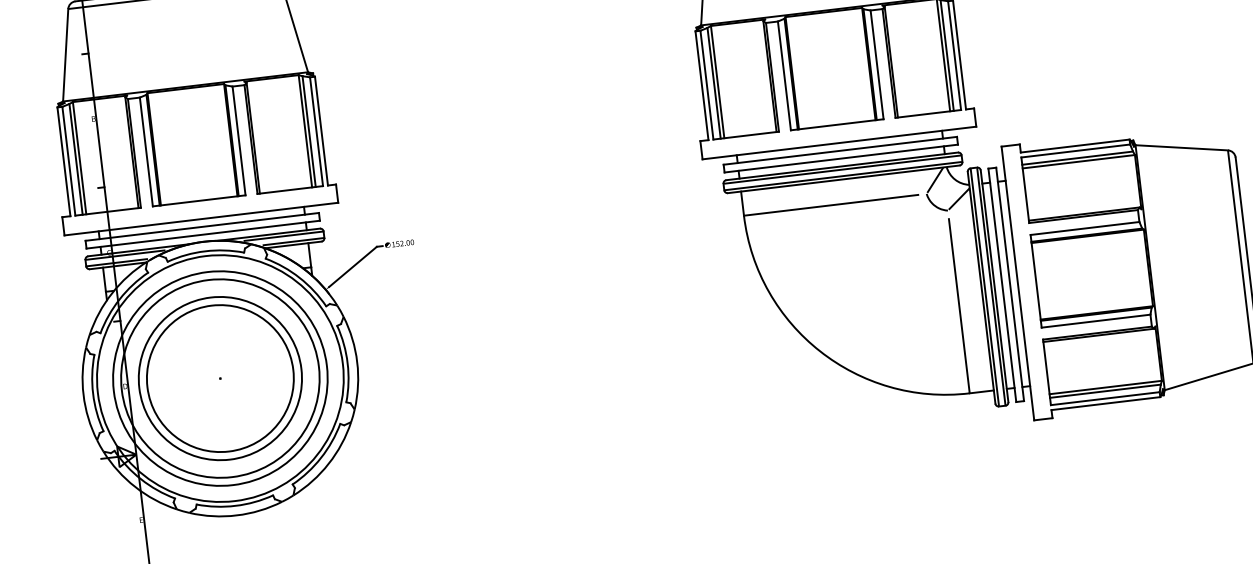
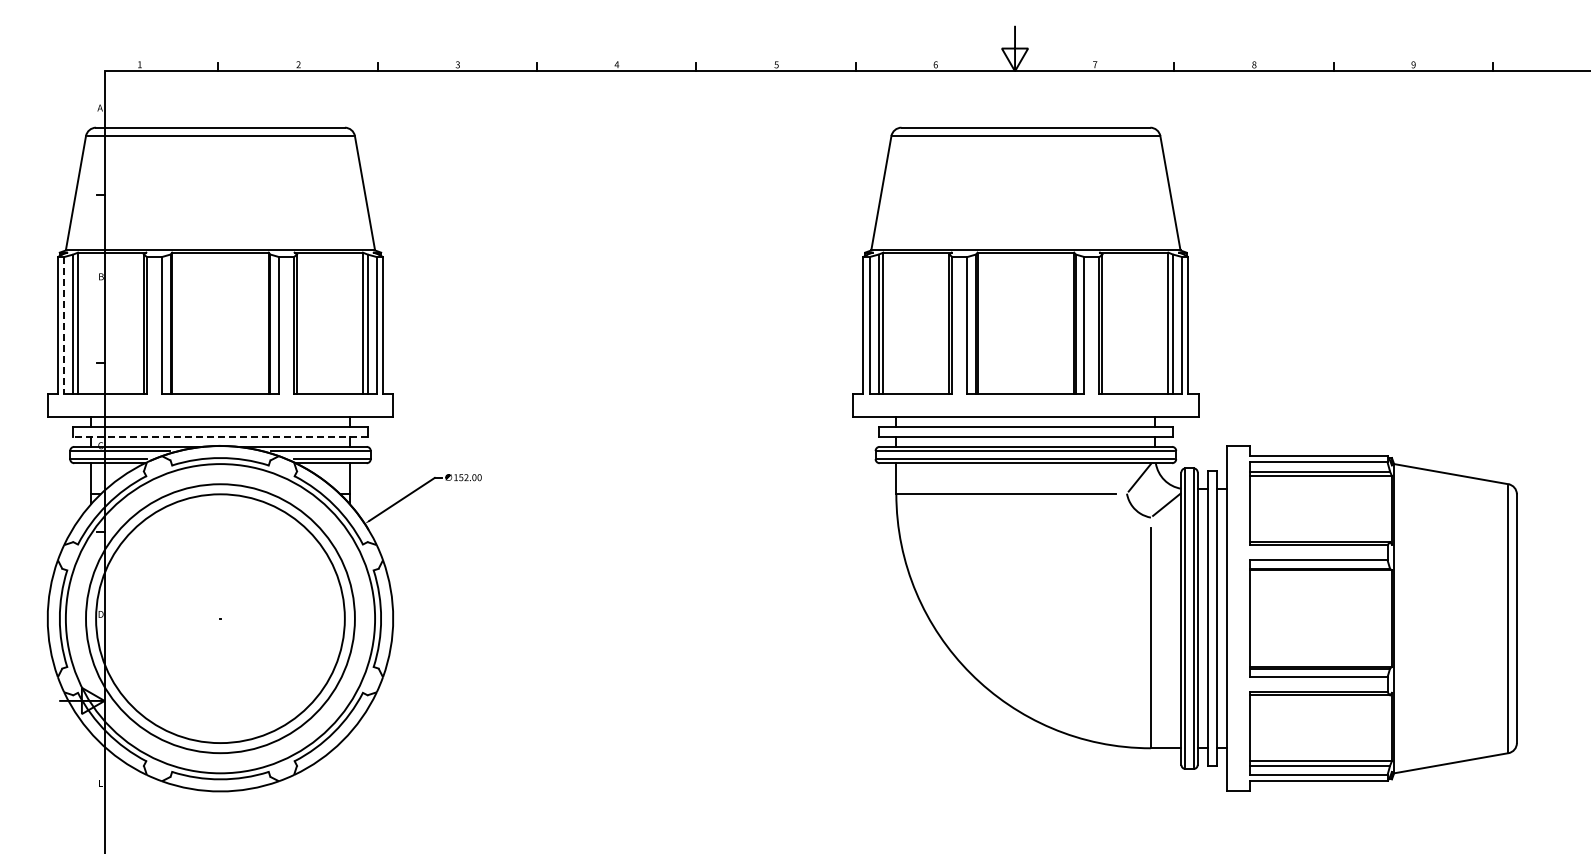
line: (69, 161) -> (64, 325), solid -> dashed
line: (202, 235) -> (219, 437), solid -> dashed
part: (220, 378) -> (220, 618), removed

